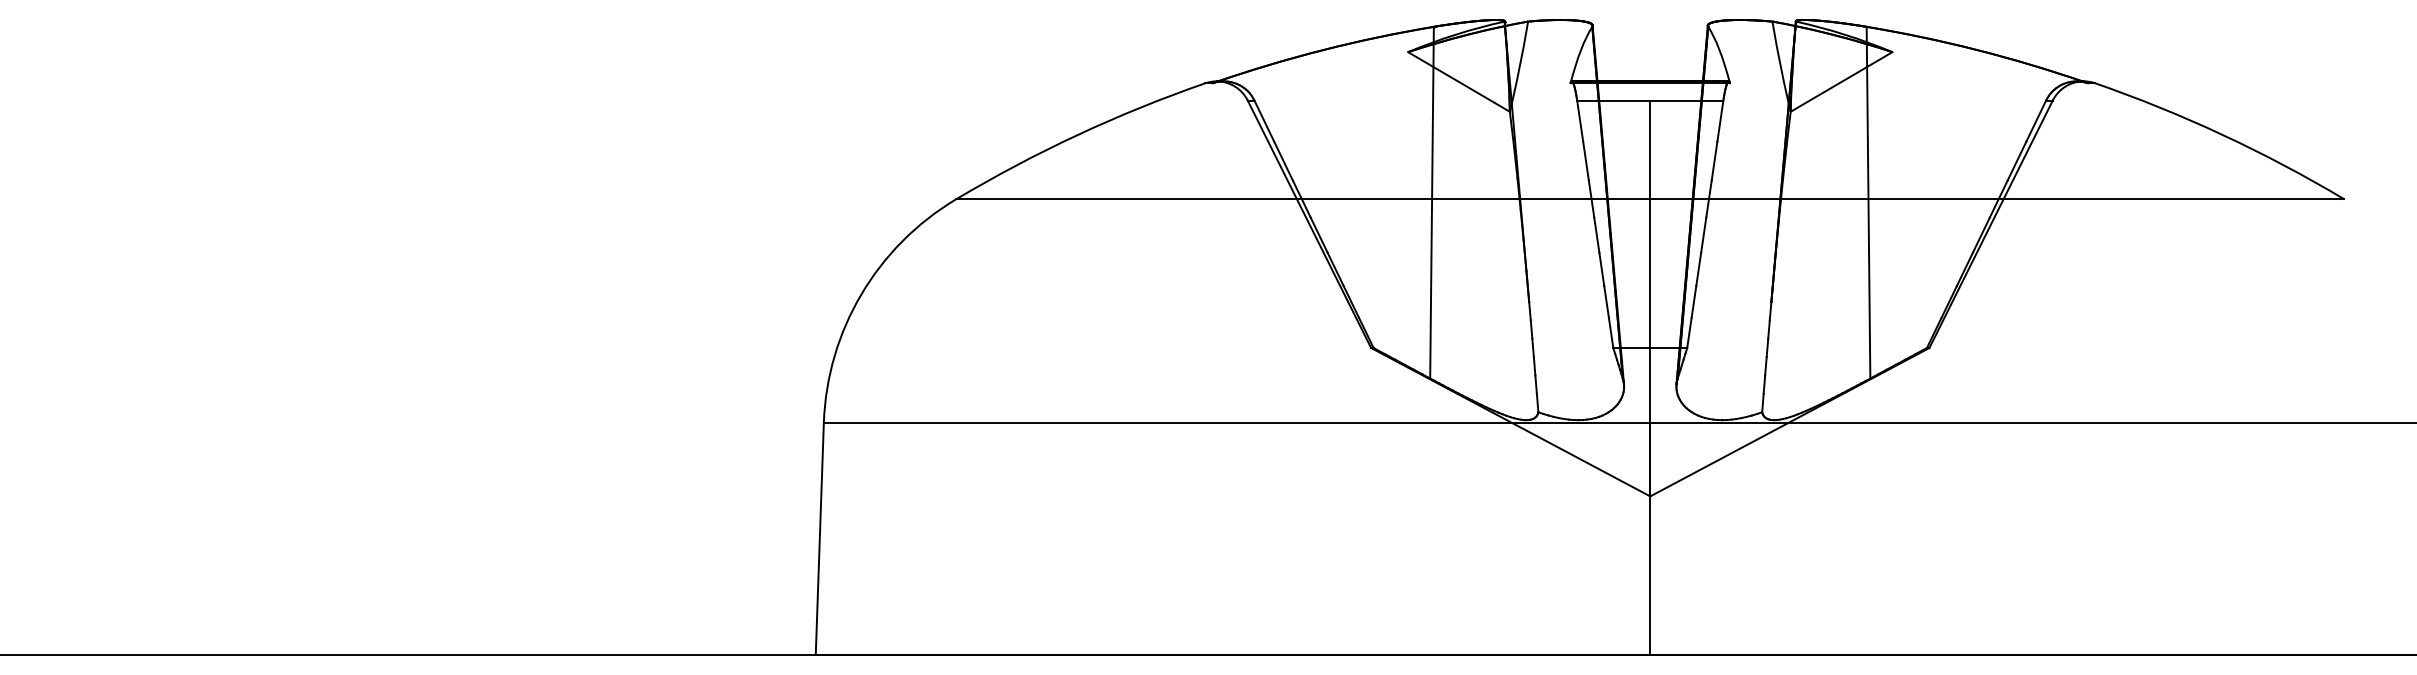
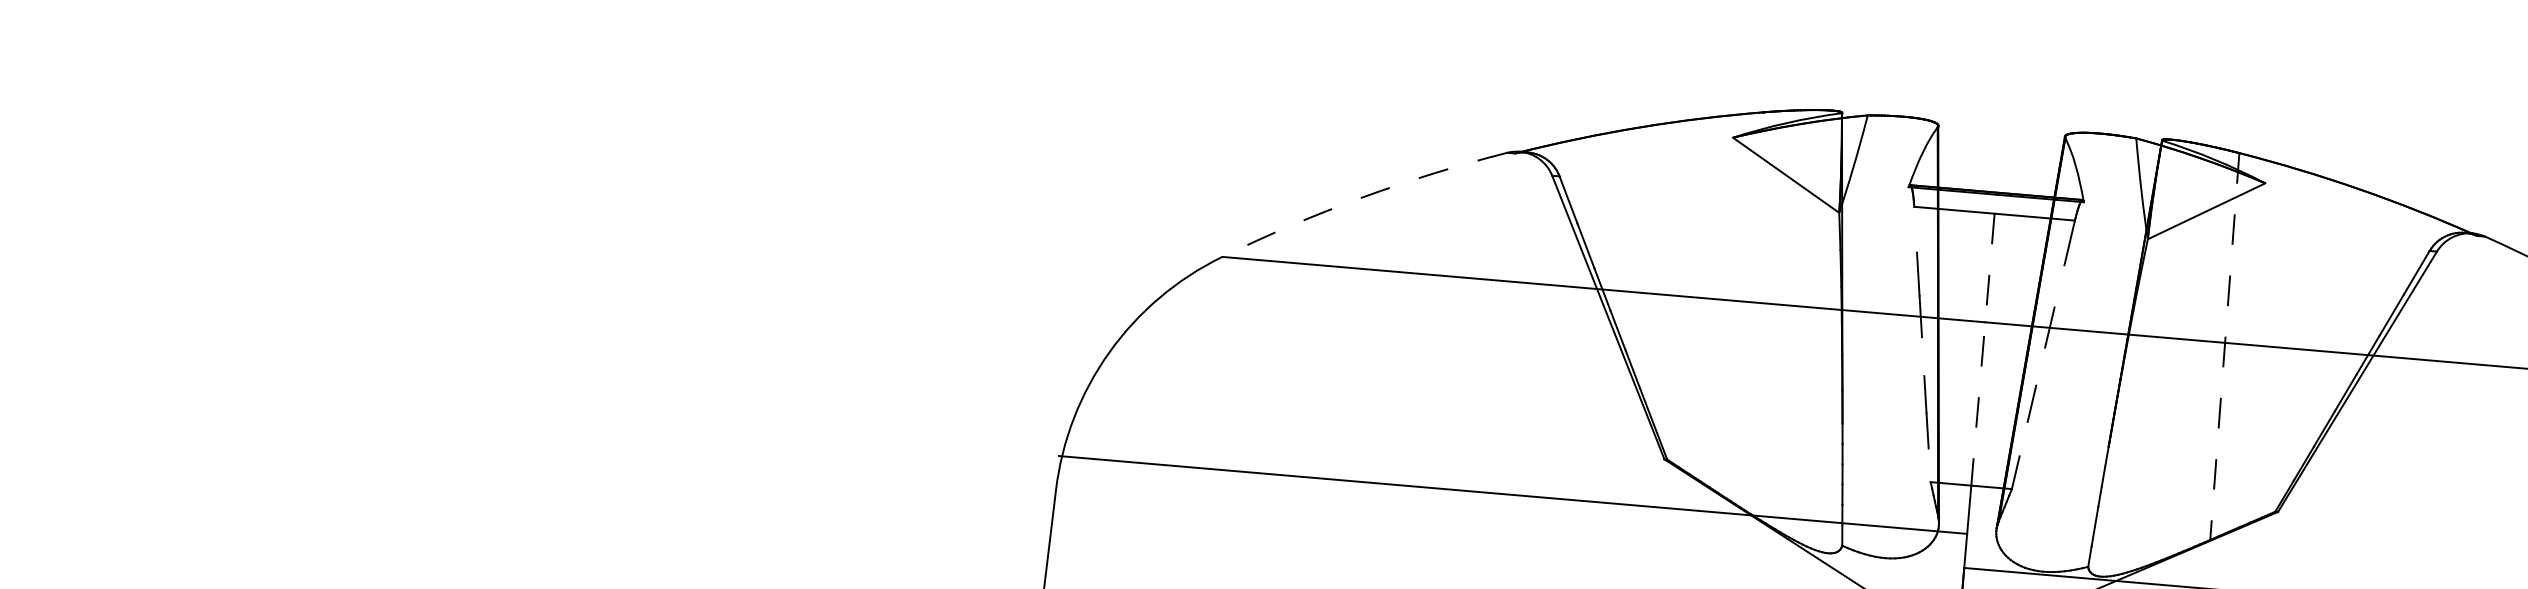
line: (1580, 120) -> (1916, 229), removed
arc: (1077, 134) -> (1361, 197), solid -> dashed
line: (1714, 160) -> (2059, 285), removed
line: (1431, 202) -> (1744, 305), removed
line: (1868, 202) -> (2224, 346), solid -> dashed
line: (1650, 224) -> (1983, 349), solid -> dashed
line: (1596, 234) -> (1922, 355), removed
line: (1703, 234) -> (2040, 365), removed
line: (1693, 301) -> (2023, 438), removed
line: (1610, 332) -> (1929, 464), removed
line: (1236, 422) -> (1512, 494), moved

